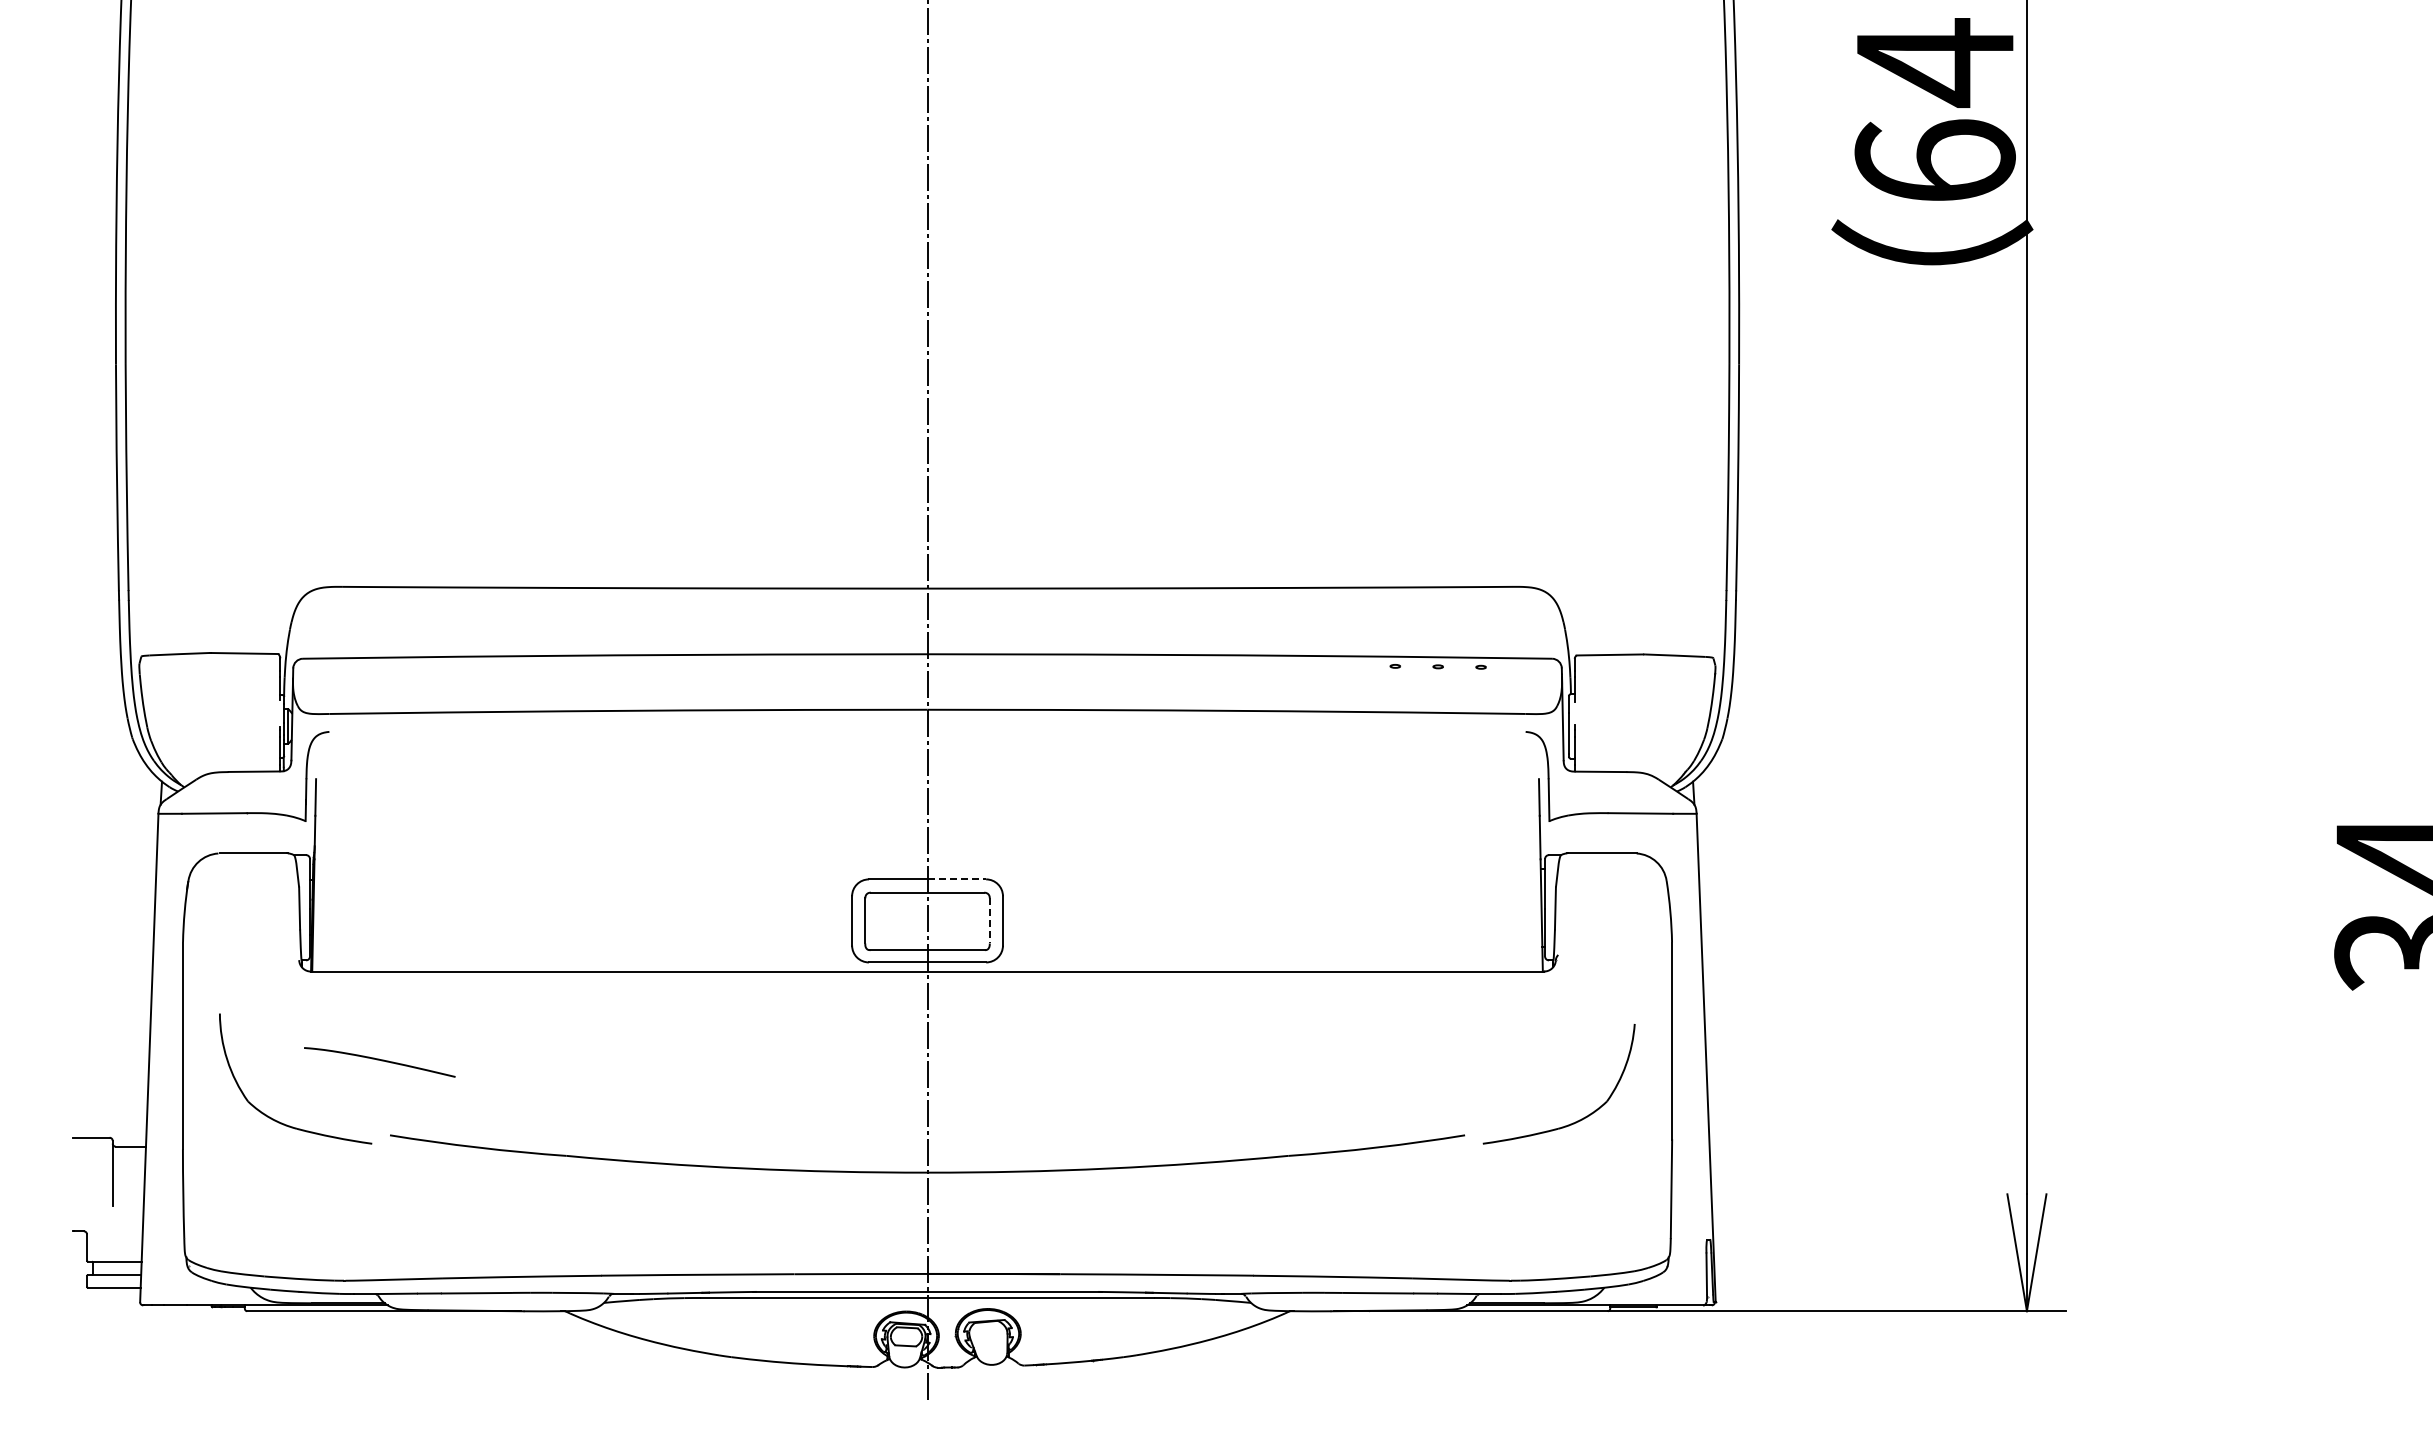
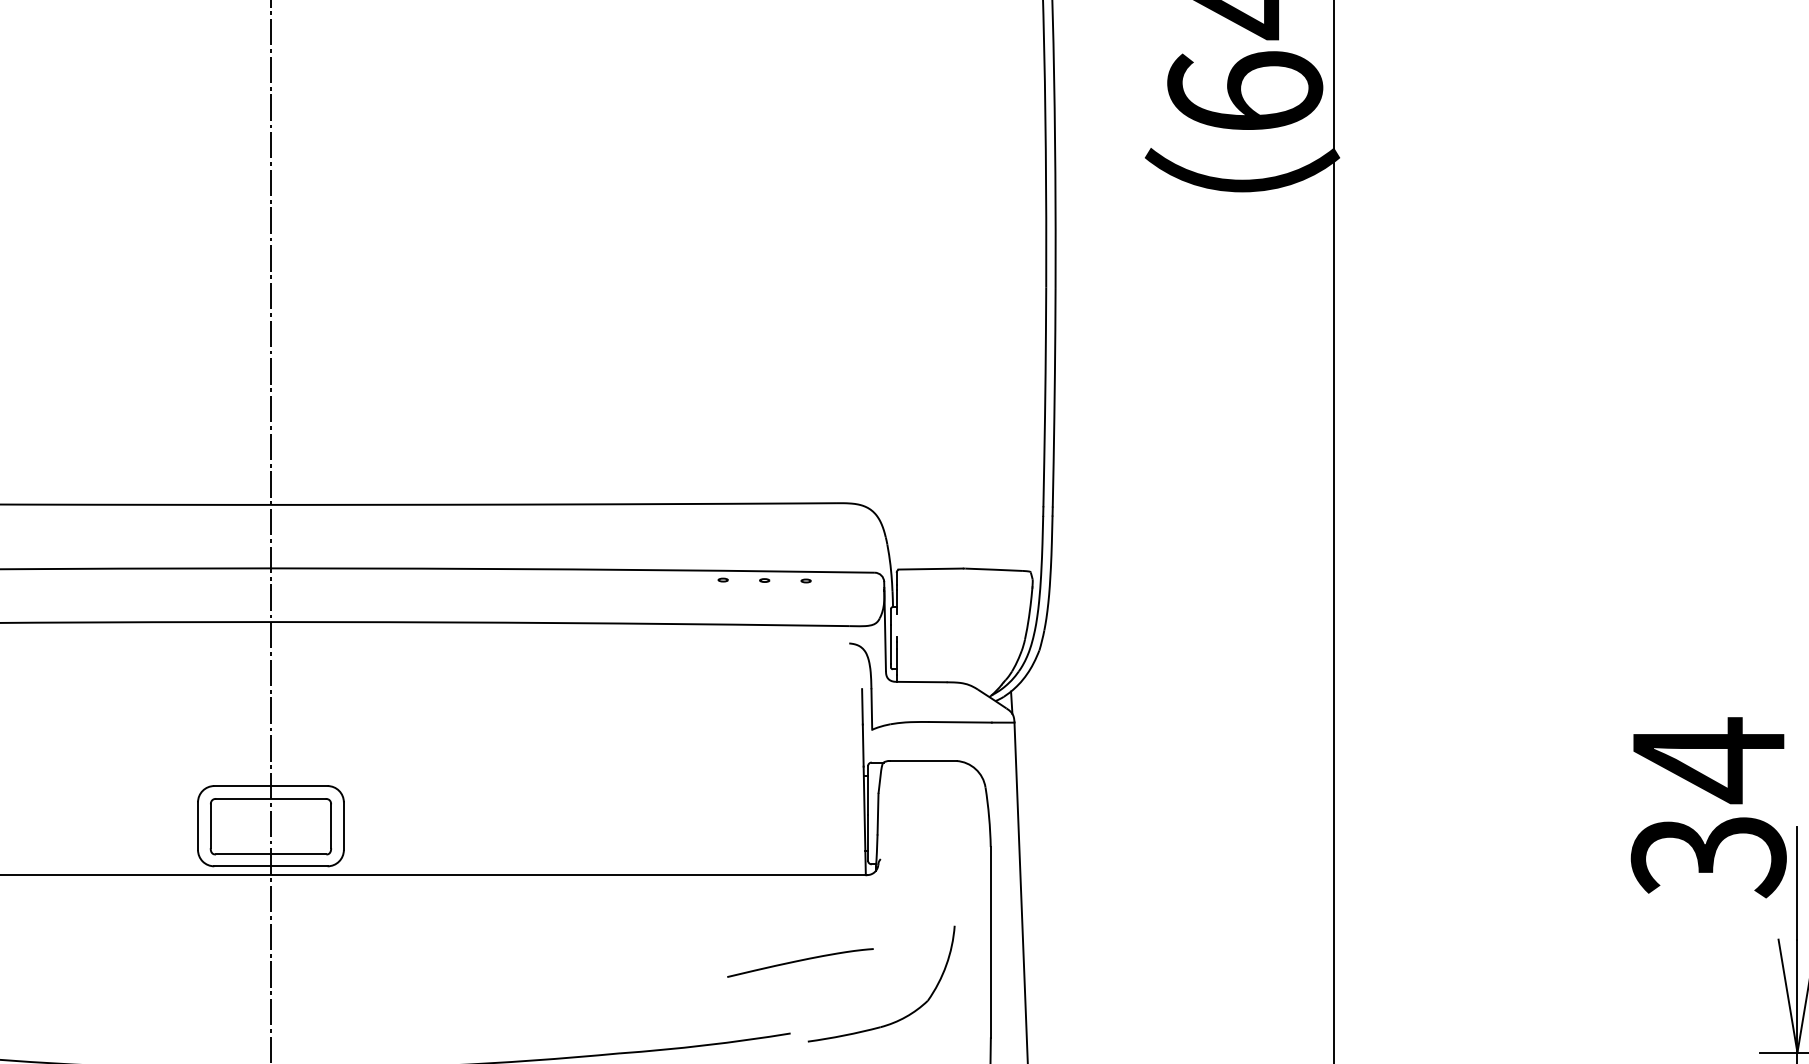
line: (957, 879) -> (299, 786), dashed -> solid
line: (989, 920) -> (330, 825), dashed -> solid
curve: (1473, 1061) -> (798, 962), added

